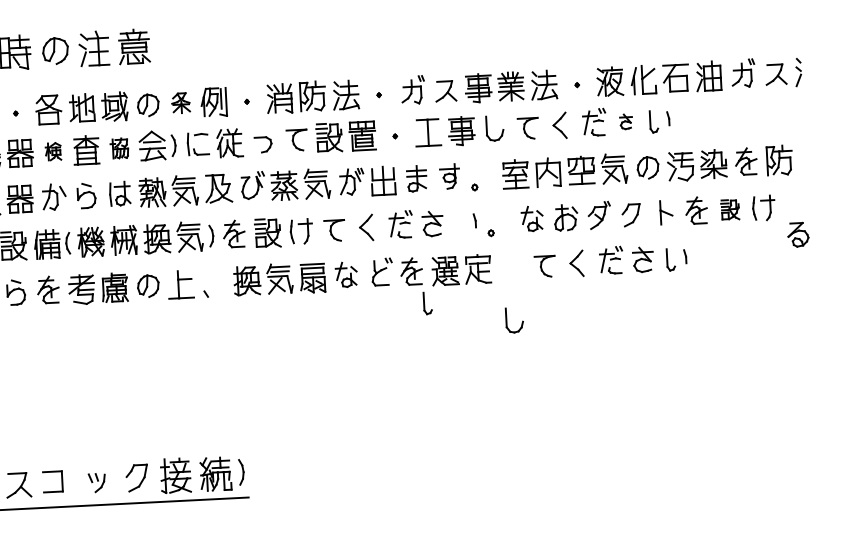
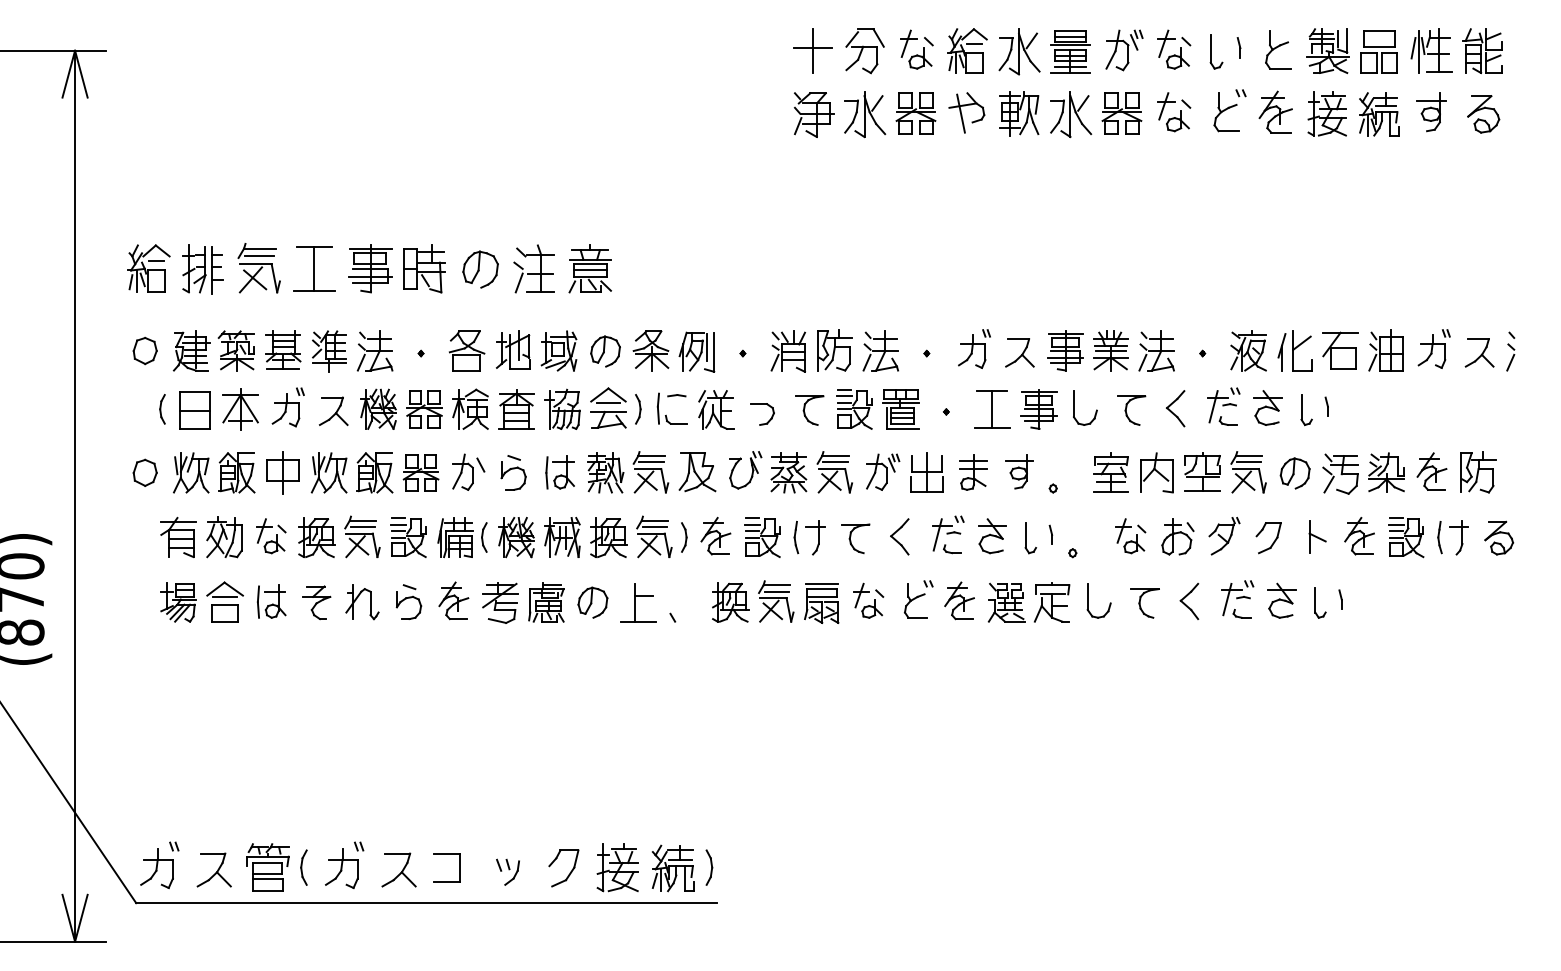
part: (180, 102) -> (650, 350), size x1.43
part: (625, 121) -> (1267, 407), size x1.67
part: (119, 147) -> (562, 408), size x1.43
part: (53, 151) -> (470, 408), size x1.67
part: (730, 209) -> (1406, 537), size x1.43
part: (798, 234) -> (1499, 537), moved
part: (427, 303) -> (1030, 538), moved
part: (506, 320) -> (1088, 600), moved

